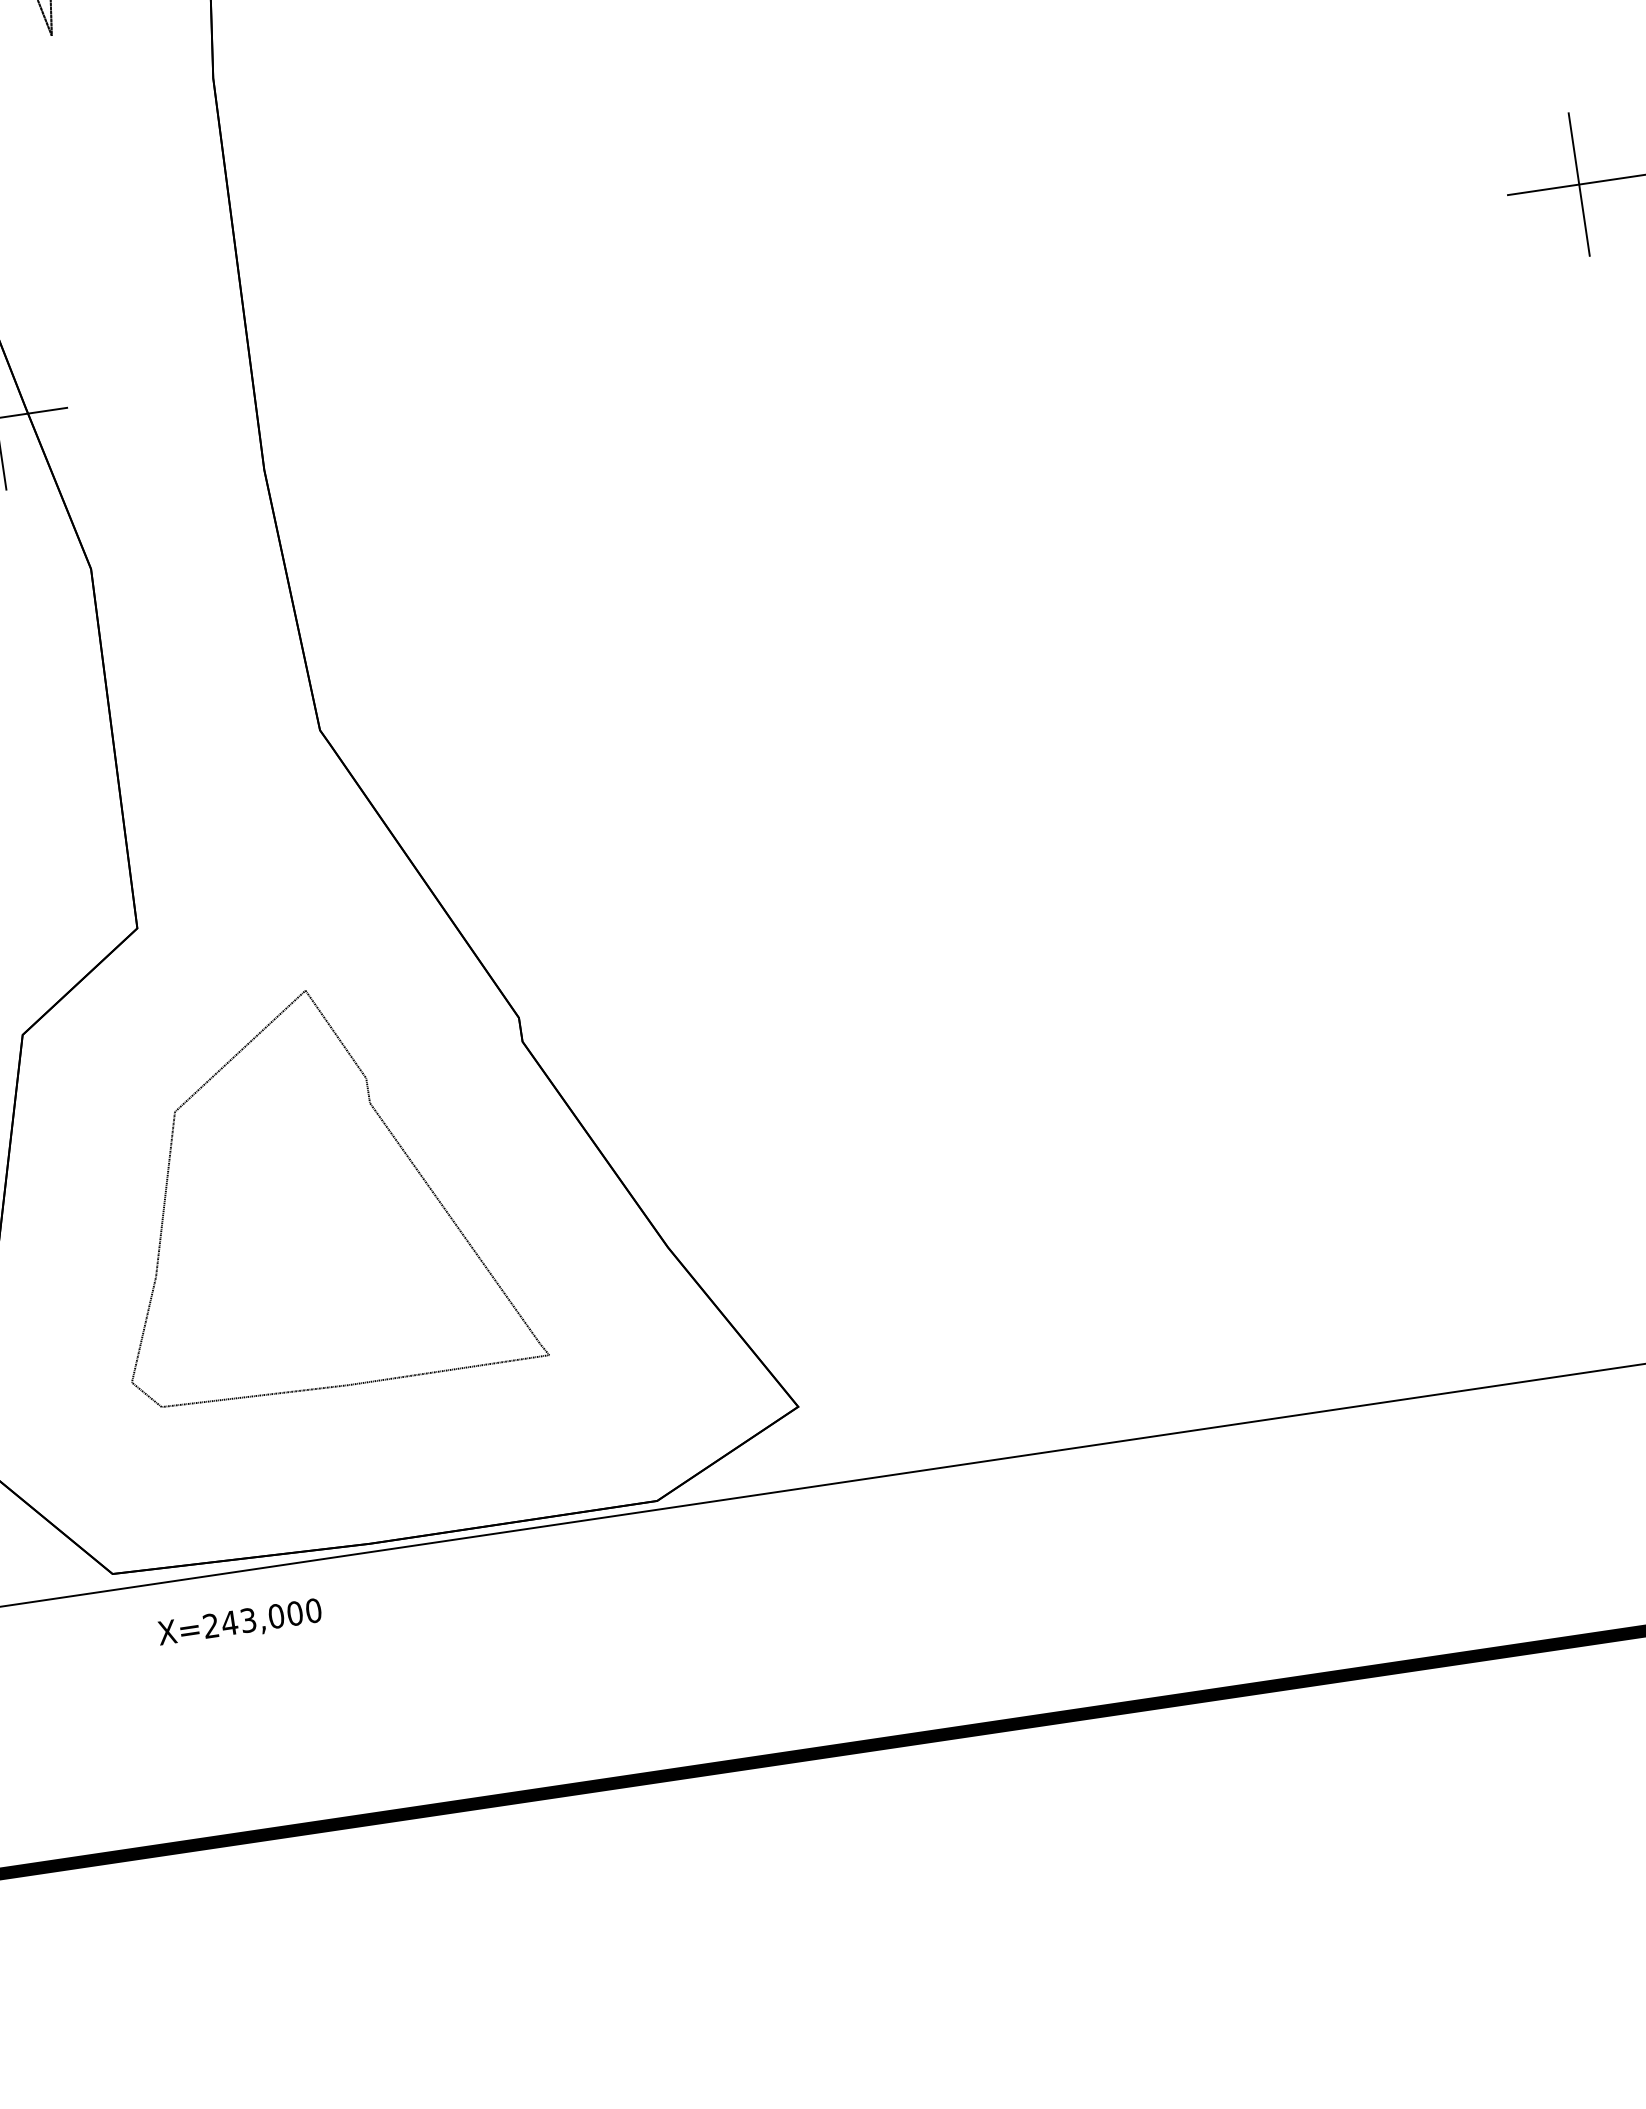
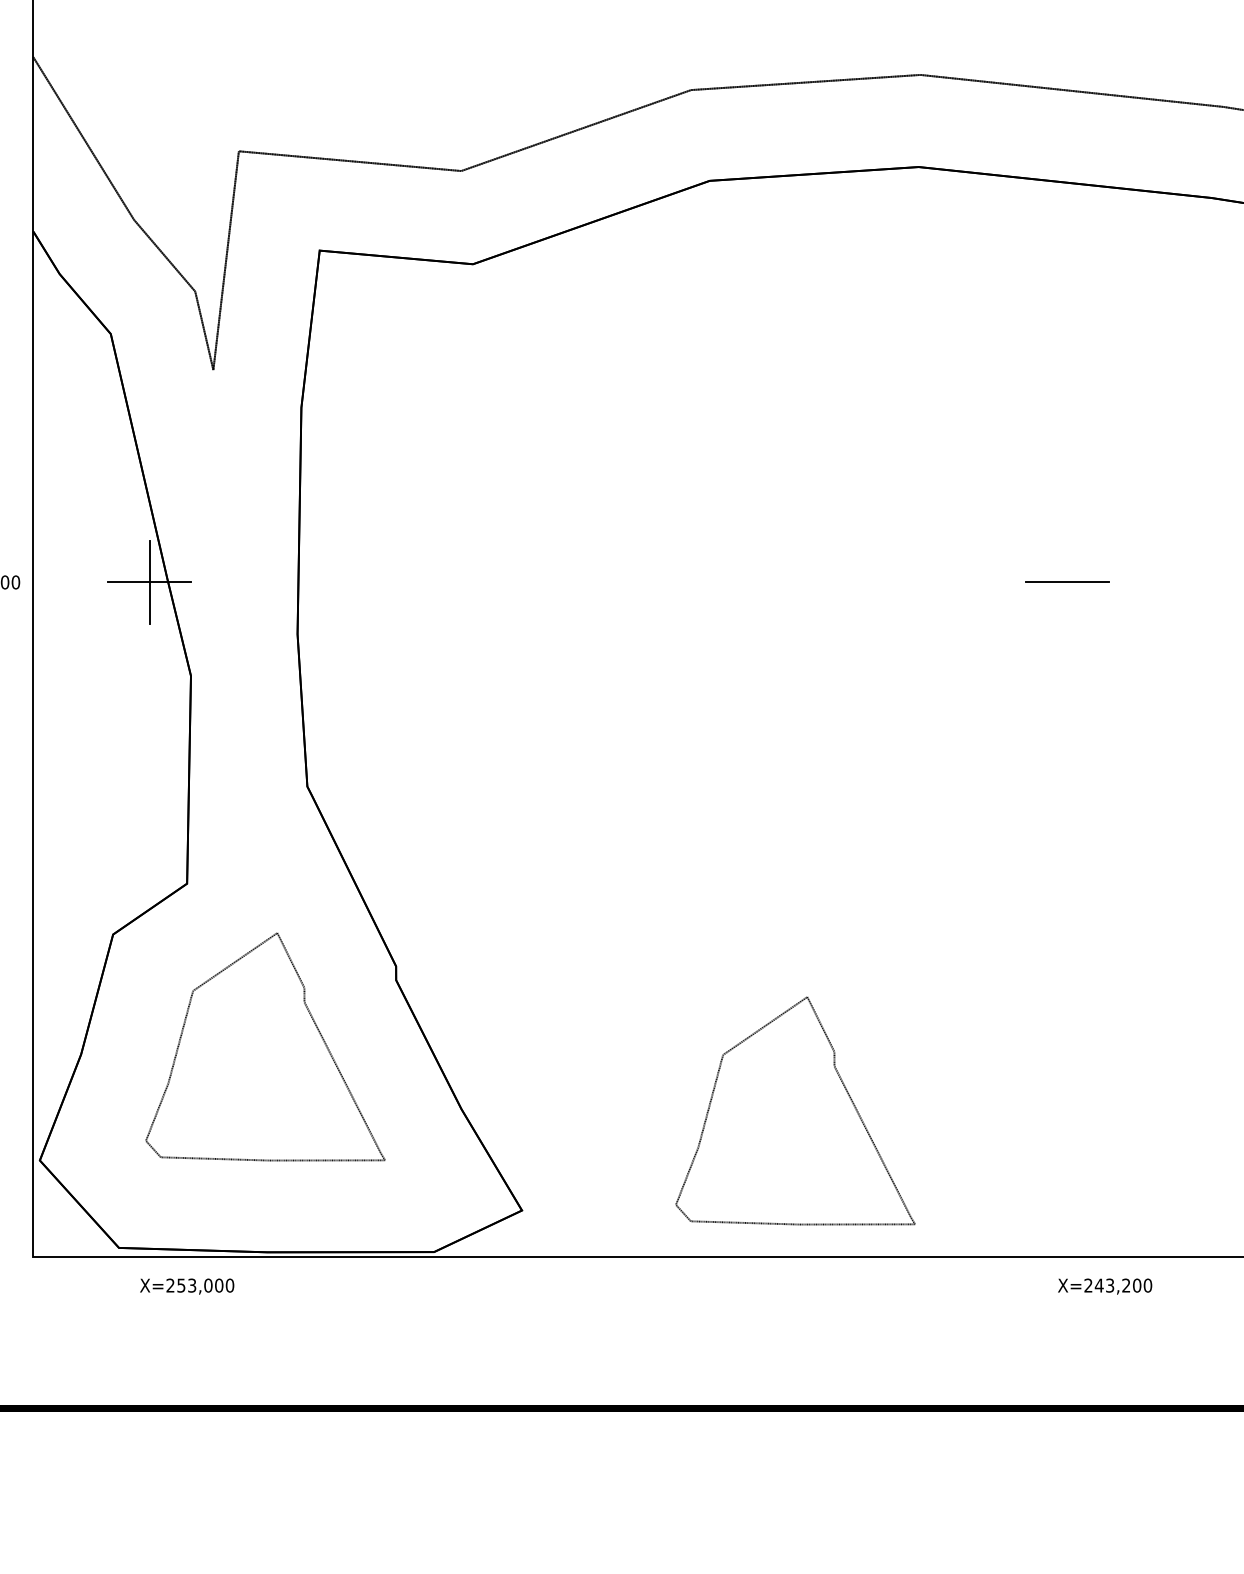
line: (1579, 184) -> (1067, 582), removed
part: (1244, 1164) -> (795, 1110), added
text: (228, 1623) -> (180, 1285), X=243,000 -> X=253,000

